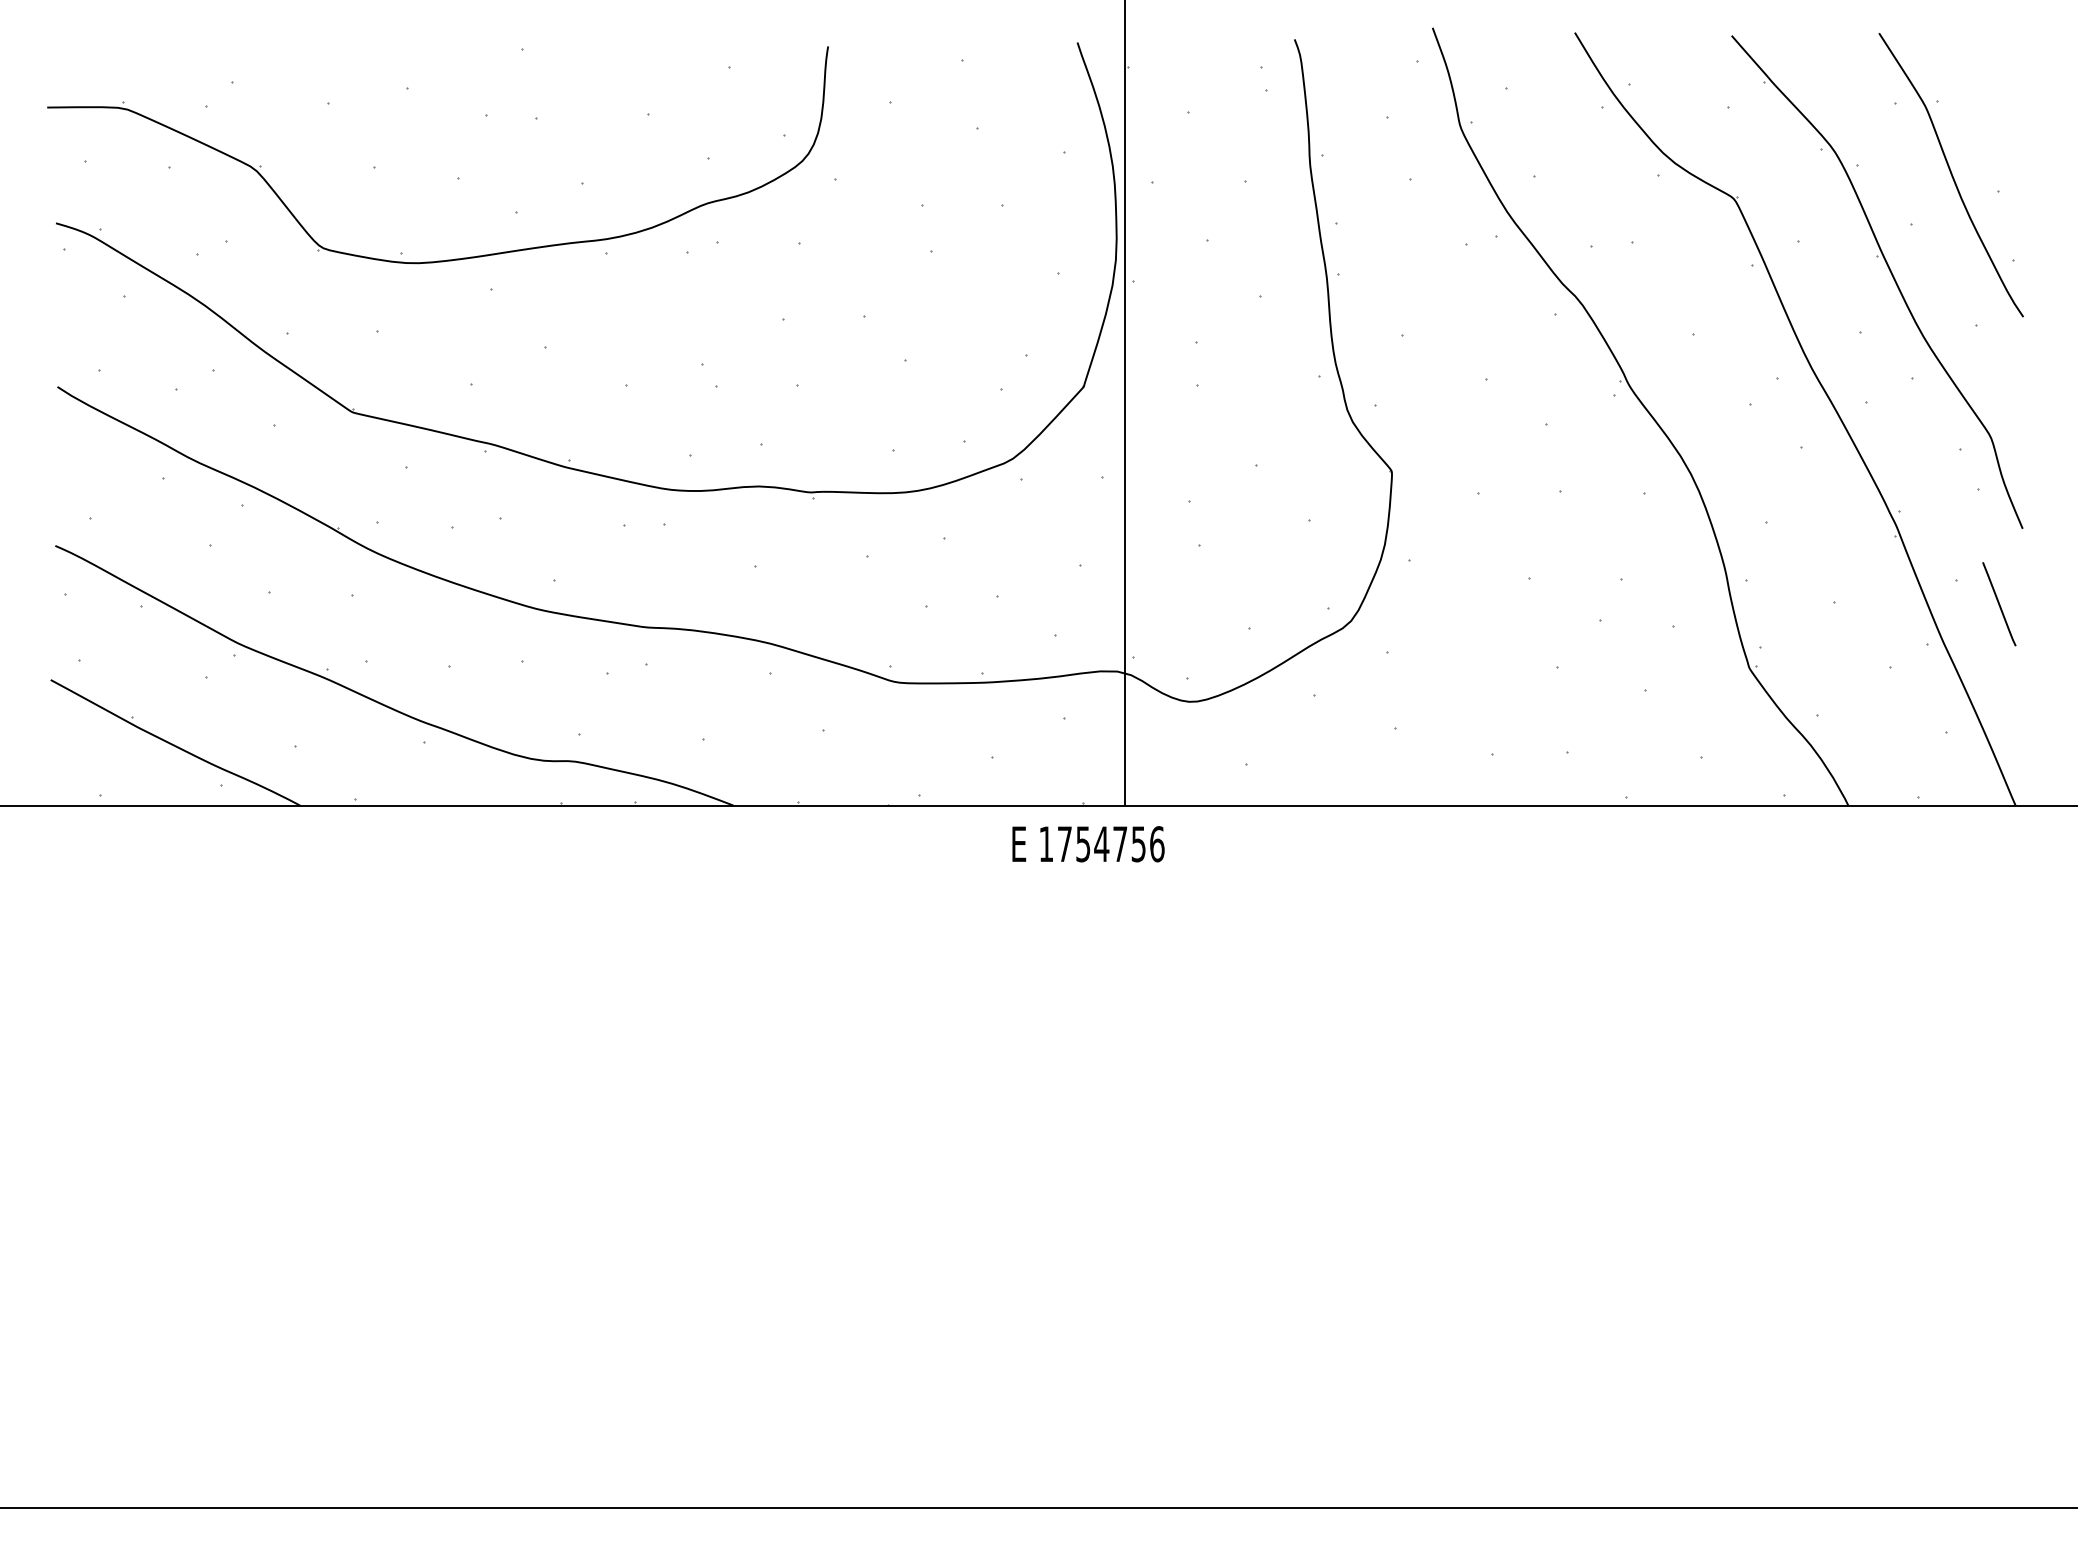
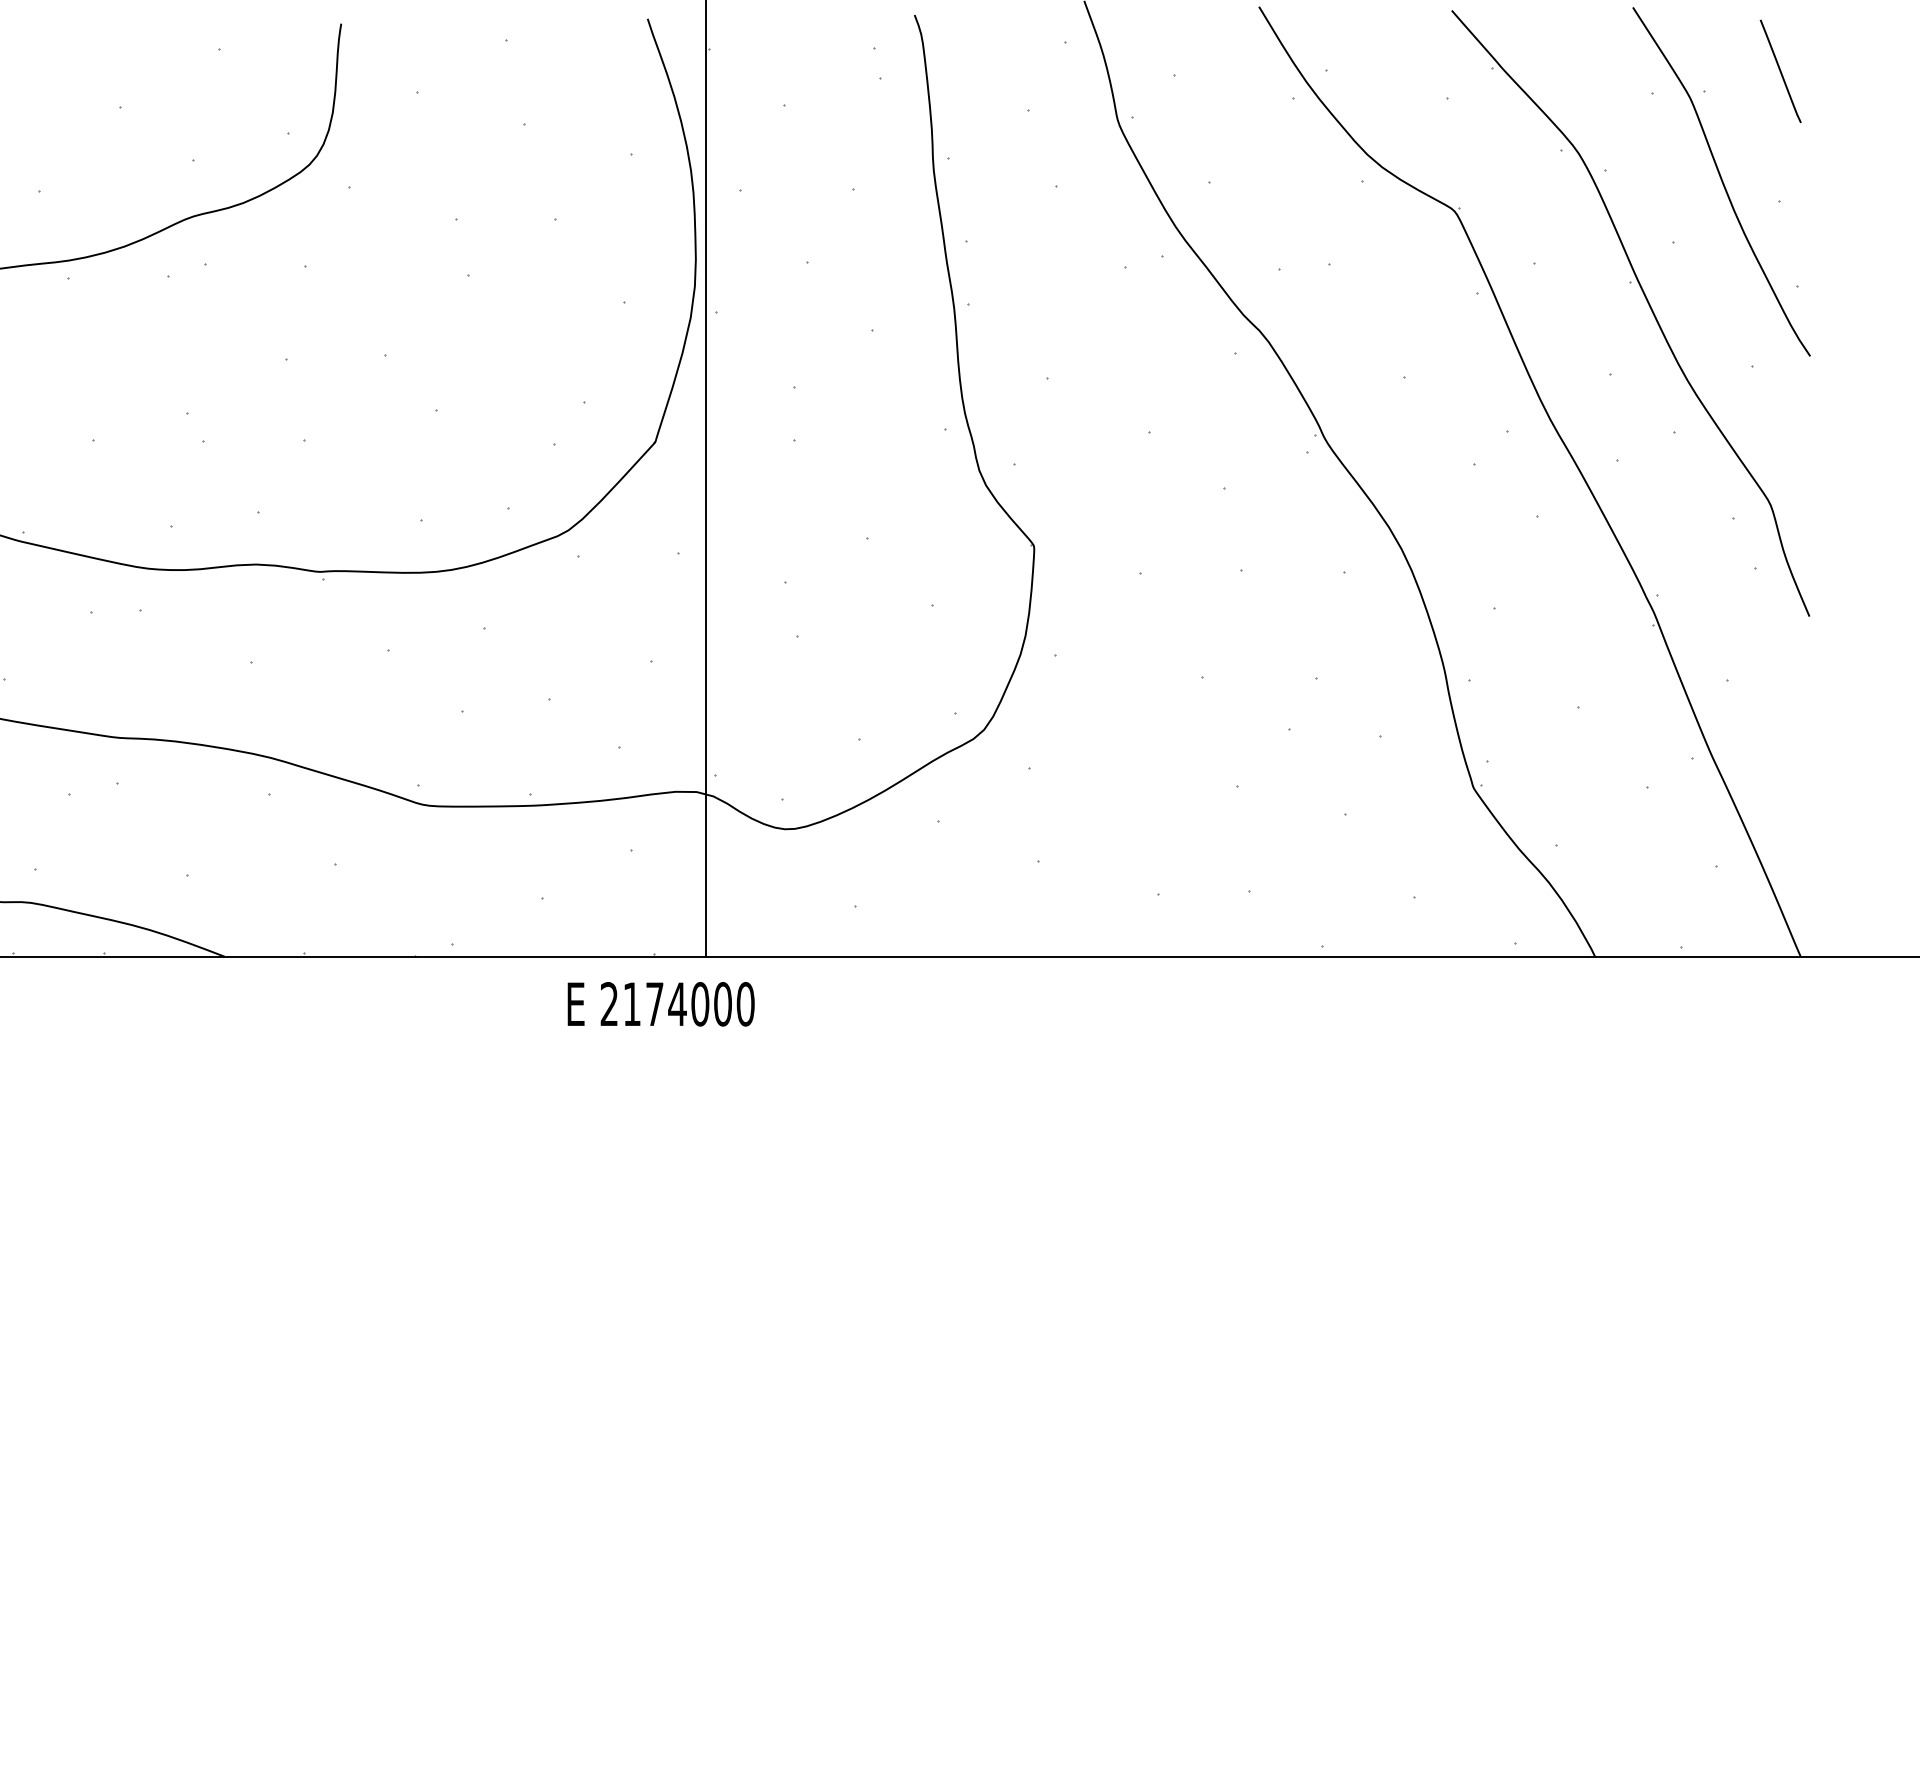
line: (1999, 604) -> (1780, 71), moved
text: (1101, 844) -> (677, 1004), 1754756 -> 2174000

